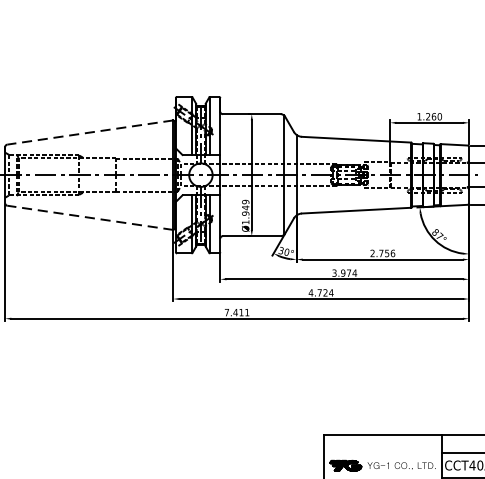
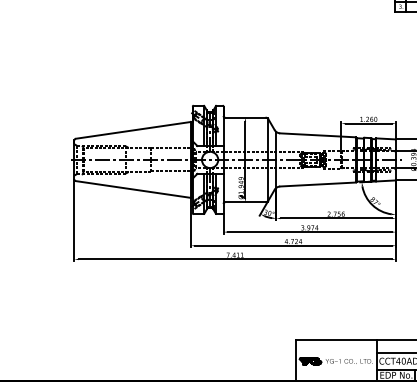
line: (88, 132) -> (132, 130), dashed -> solid
line: (88, 217) -> (132, 189), dashed -> solid

